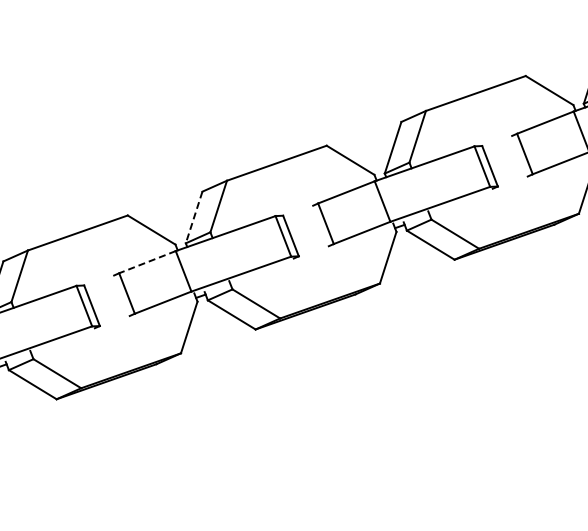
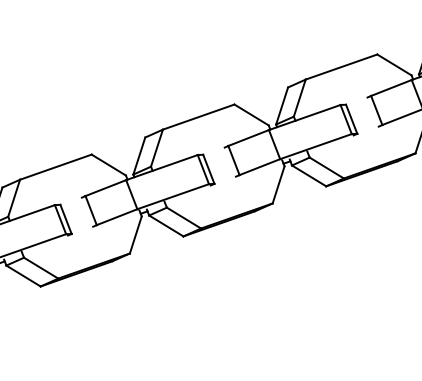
line: (194, 217) -> (139, 156), dashed -> solid
line: (147, 262) -> (105, 188), dashed -> solid

